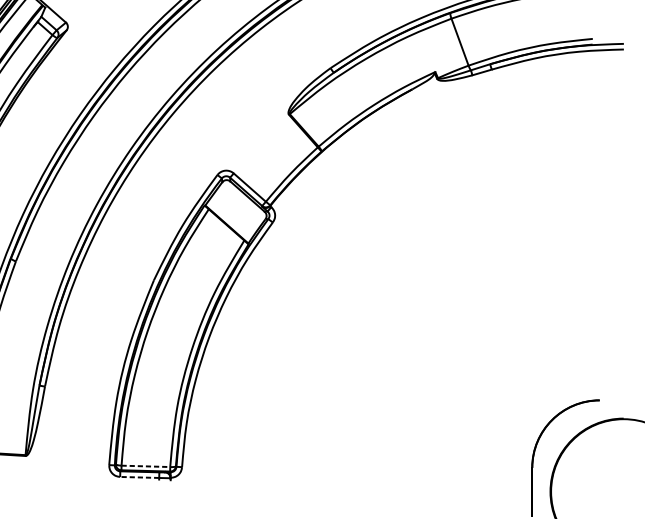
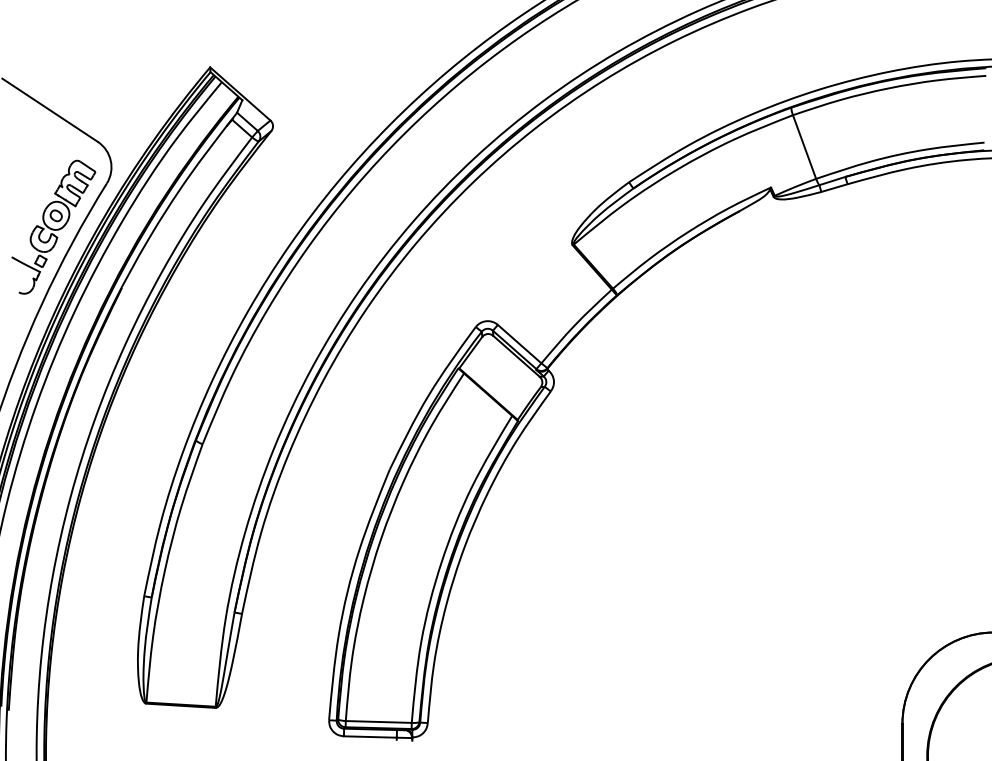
line: (146, 466) -> (379, 721), dashed -> solid
line: (139, 477) -> (369, 736), dashed -> solid

